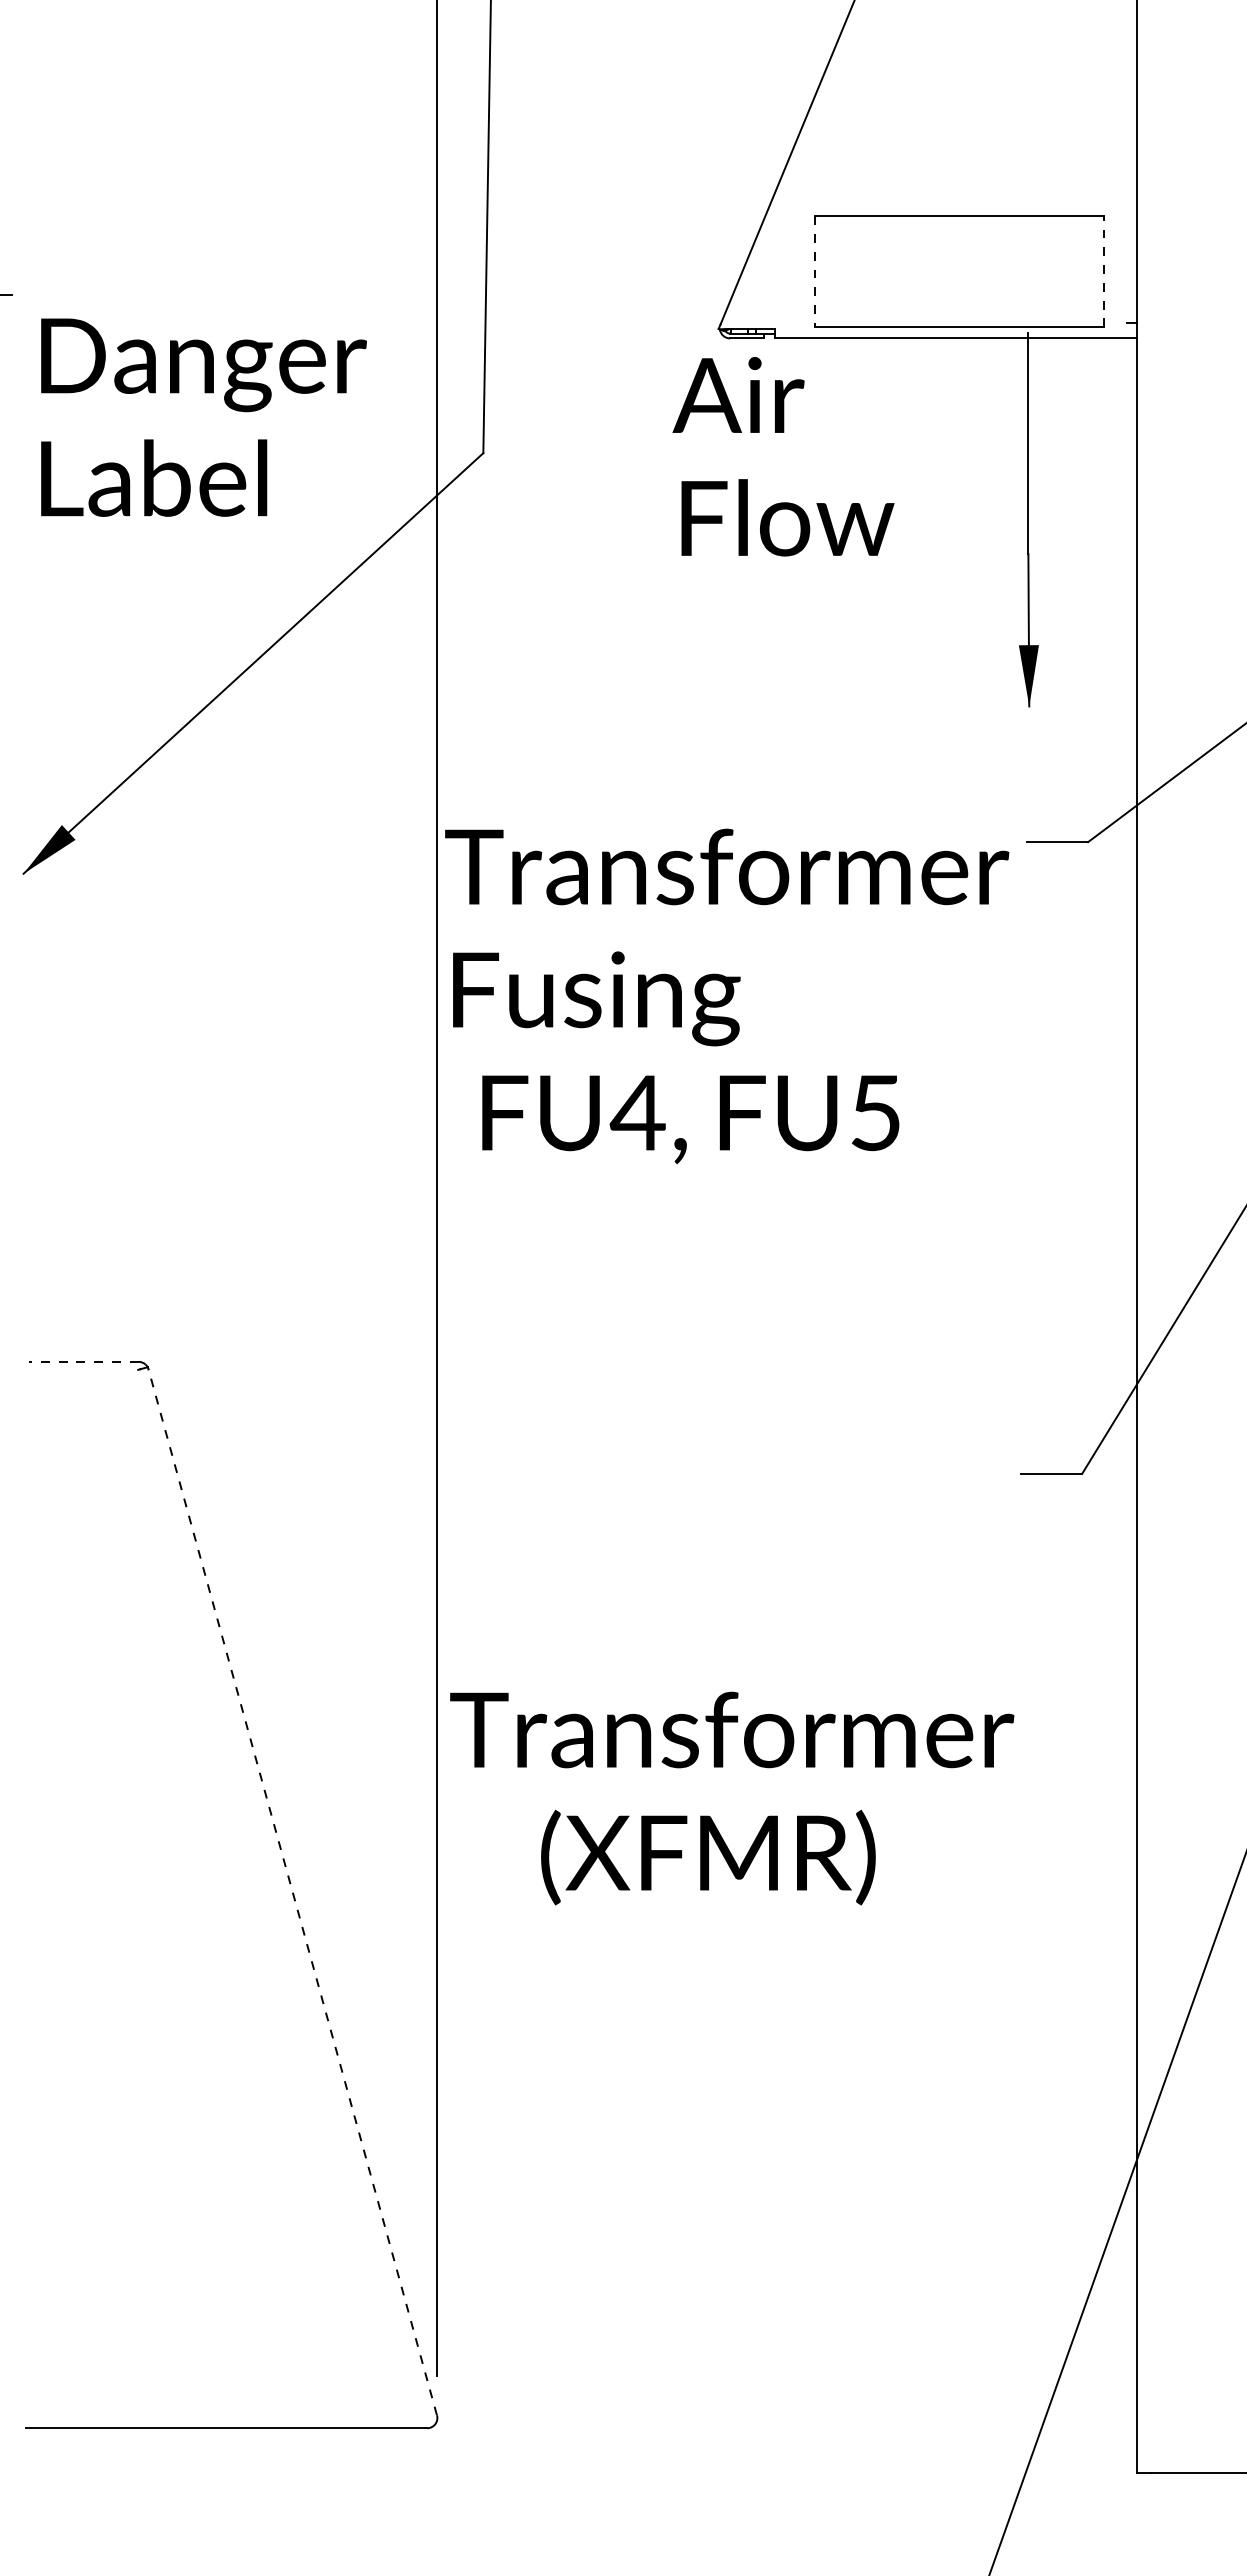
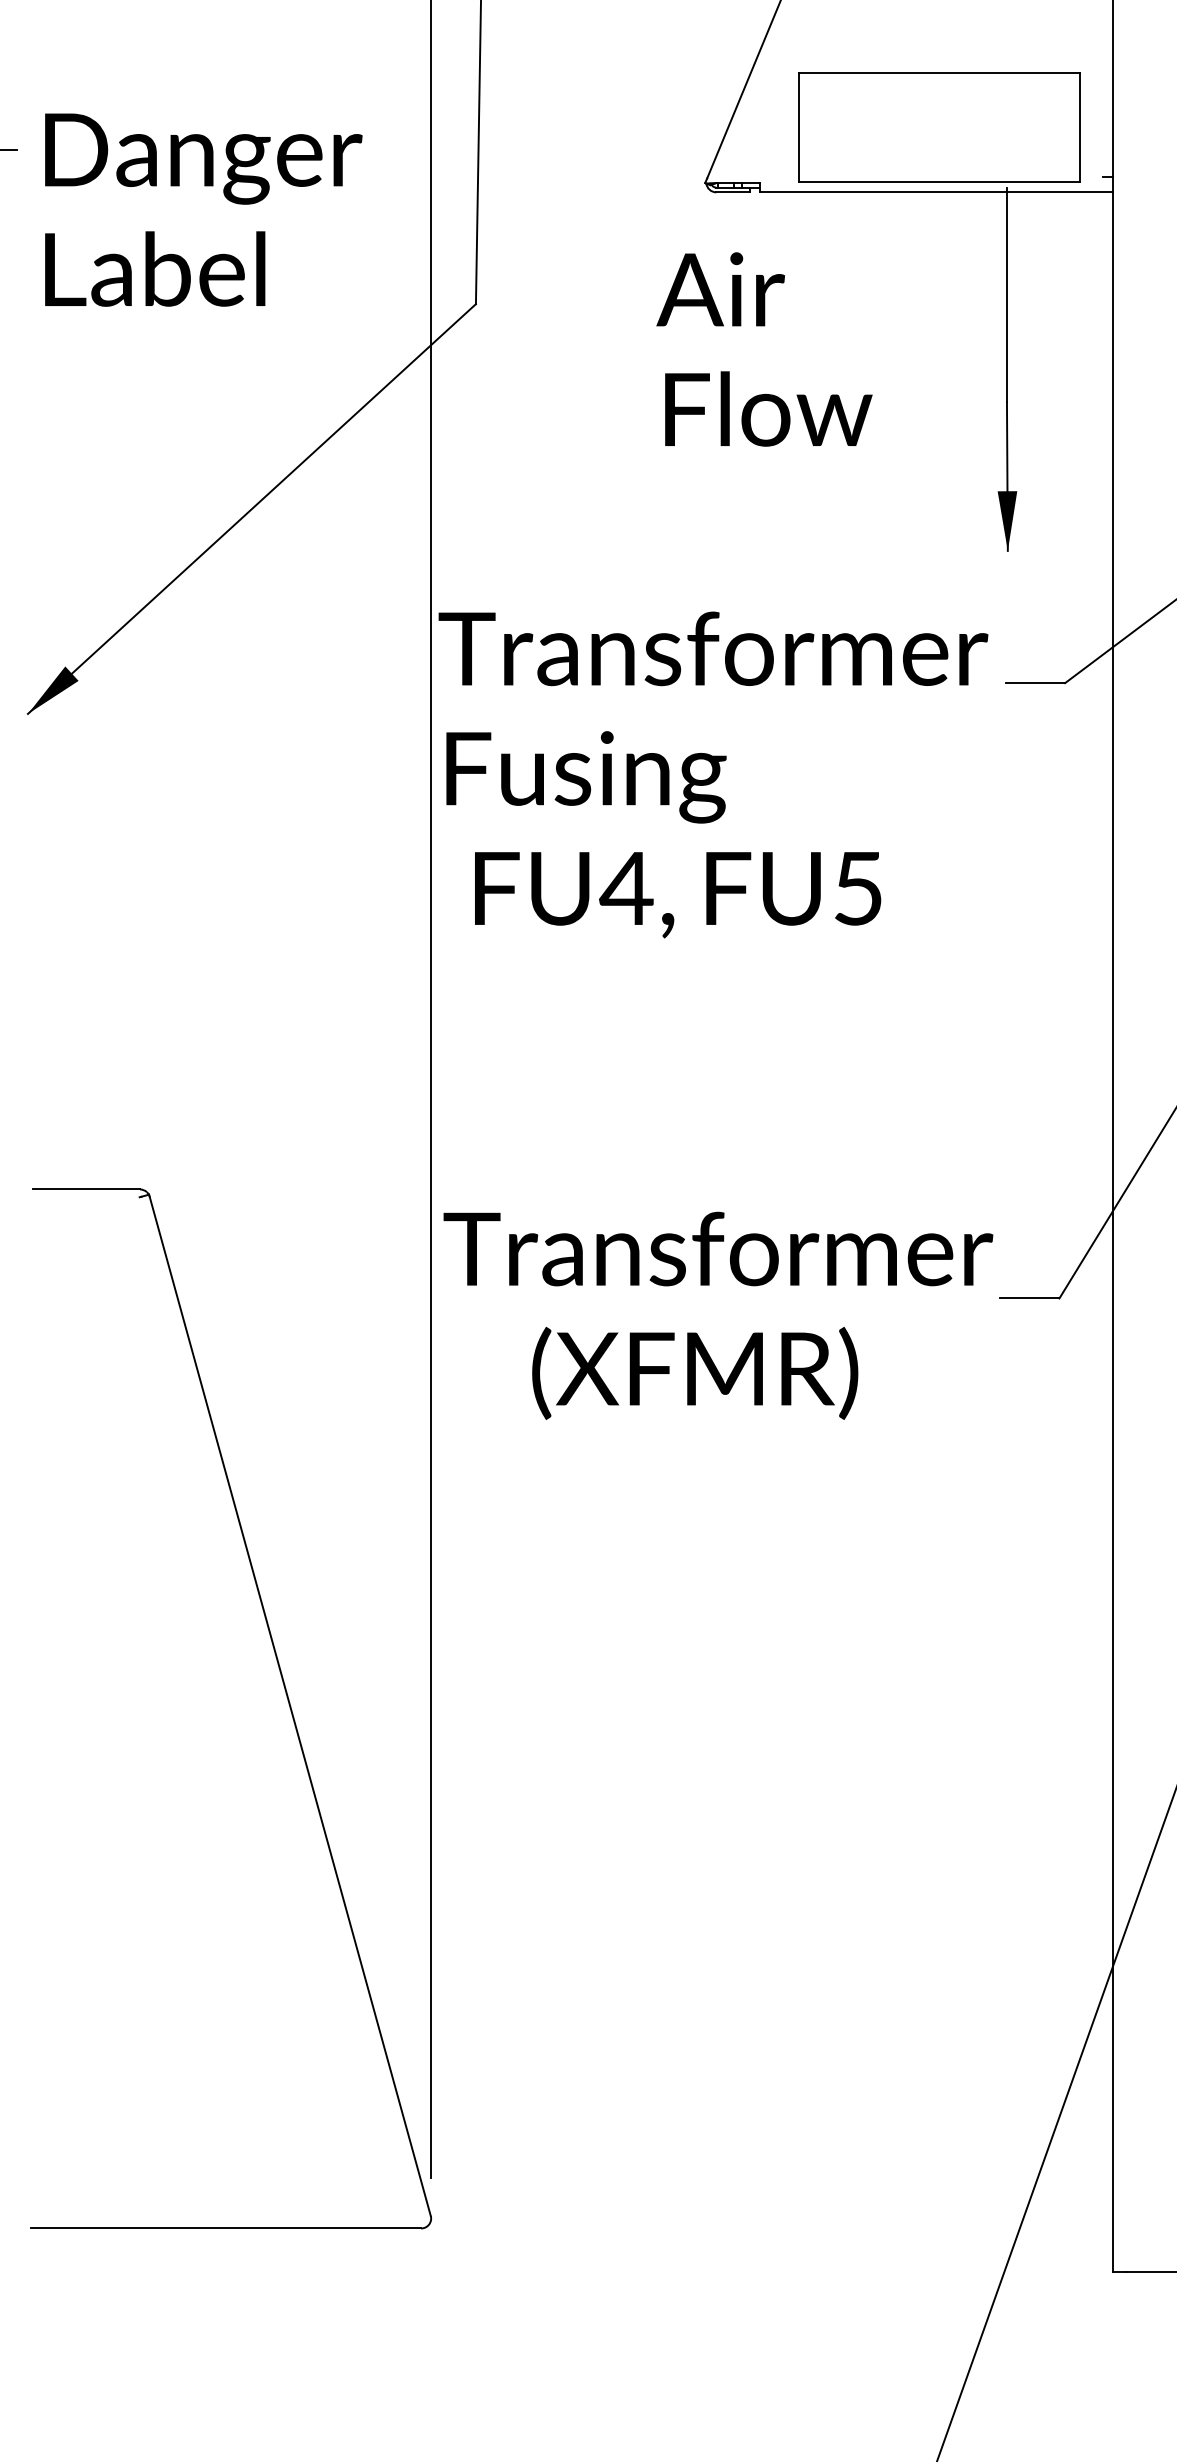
line: (814, 271) -> (798, 127), dashed -> solid
line: (1103, 271) -> (1080, 127), dashed -> solid
text: (203, 417) -> (203, 209), moved
text: (783, 456) -> (764, 349), moved
text: (727, 996) -> (713, 775), moved
line: (83, 1361) -> (86, 1189), dashed -> solid
text: (732, 1798) -> (718, 1315), moved
line: (292, 1892) -> (289, 1706), dashed -> solid

